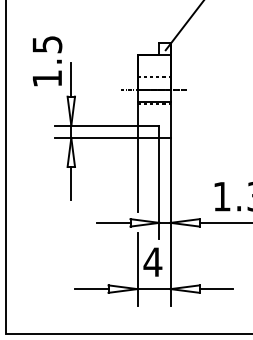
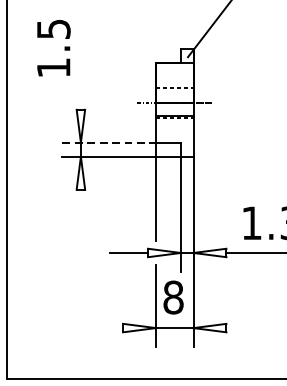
text: (47, 61) -> (53, 48), moved
line: (71, 79) -> (81, 90), removed
line: (96, 125) -> (109, 142), solid -> dashed
line: (71, 183) -> (81, 208), removed
text: (152, 262) -> (172, 297), 4 -> 8
line: (91, 289) -> (103, 328), removed
line: (215, 289) -> (244, 328), removed

